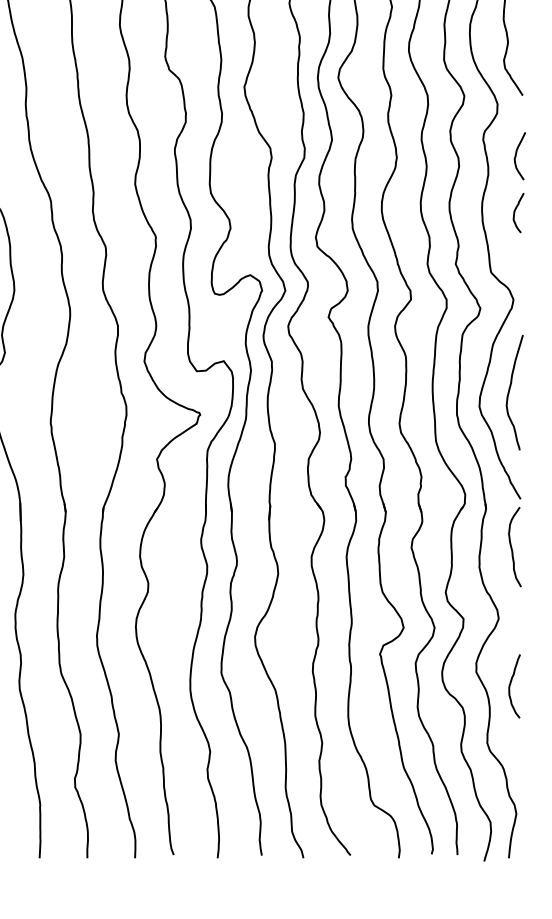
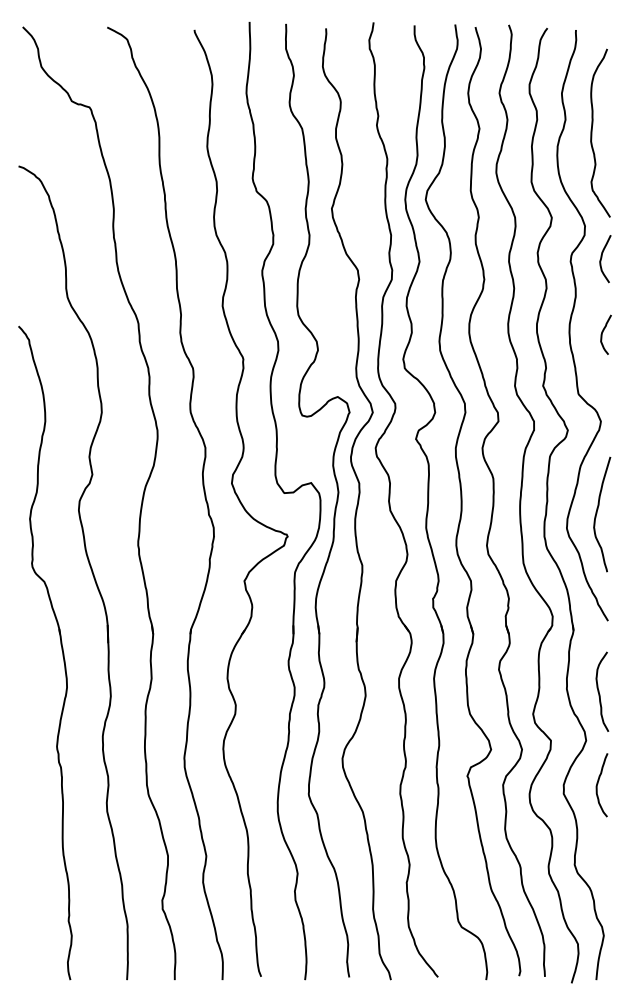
curve: (517, 154) -> (602, 257), moved
curve: (512, 546) -> (599, 691), moved
curve: (511, 685) -> (598, 784), moved

